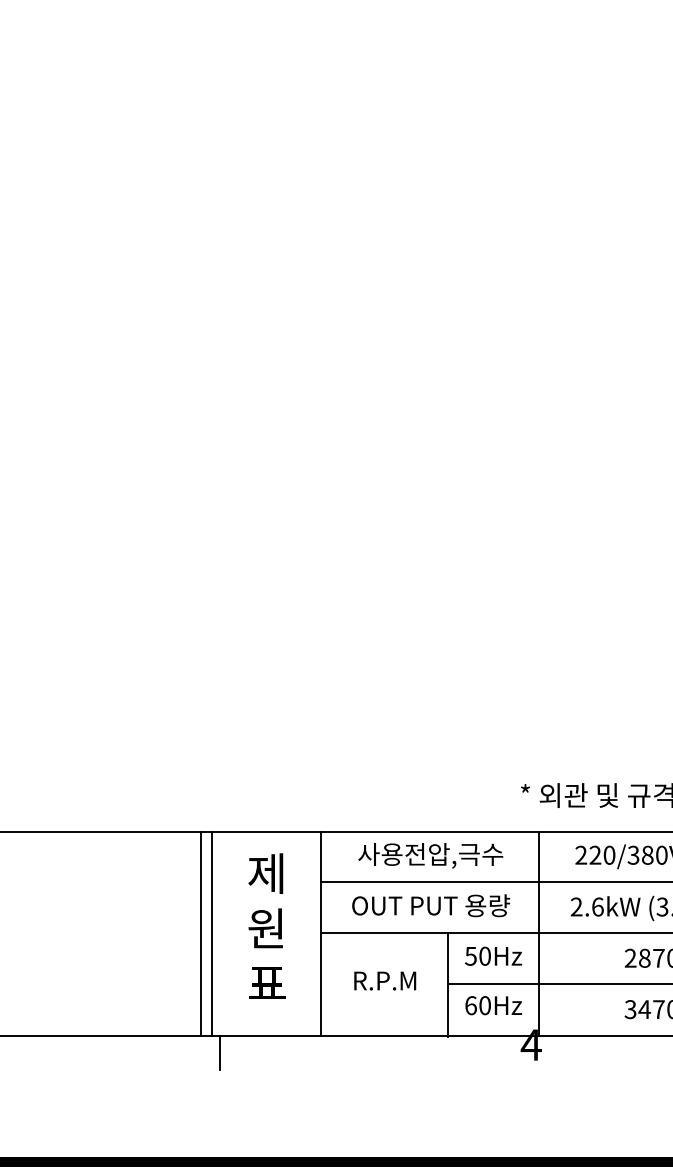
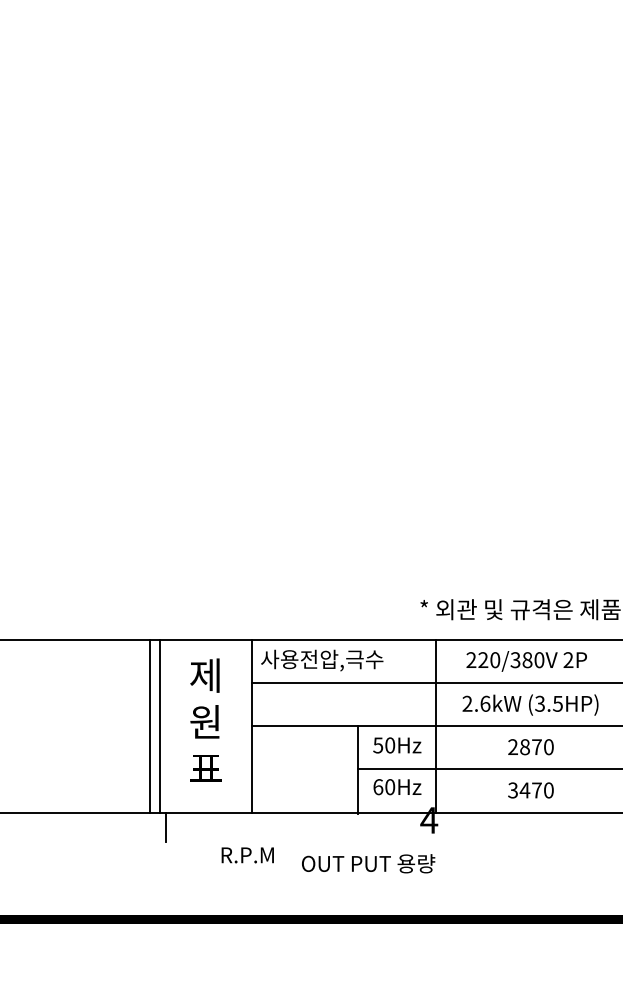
text: (431, 855) -> (322, 660), moved
text: (431, 905) -> (368, 863), moved
text: (384, 981) -> (247, 855), moved

